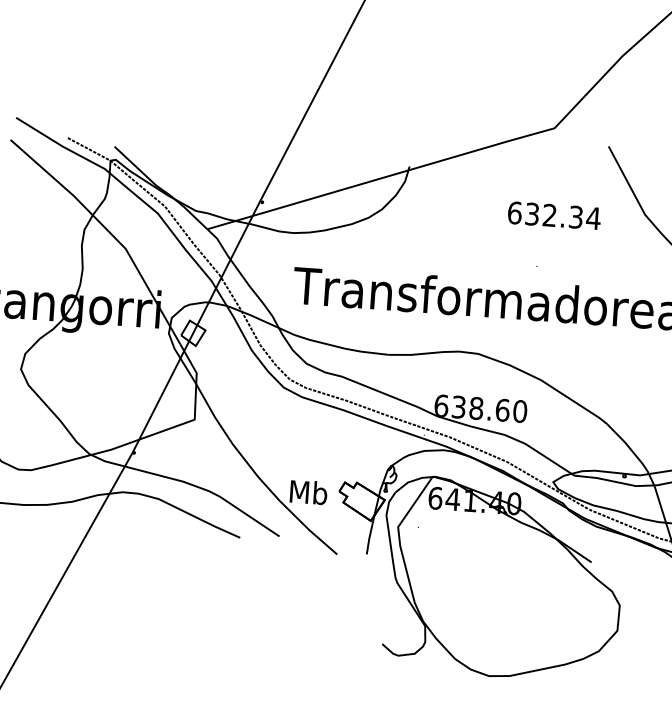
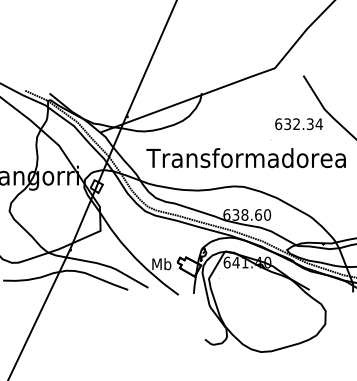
text: (553, 216) -> (298, 124), moved

